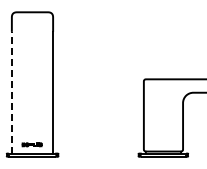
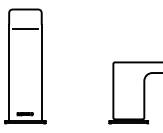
line: (32, 37) -> (25, 29), added
line: (11, 92) -> (8, 72), dashed -> solid

